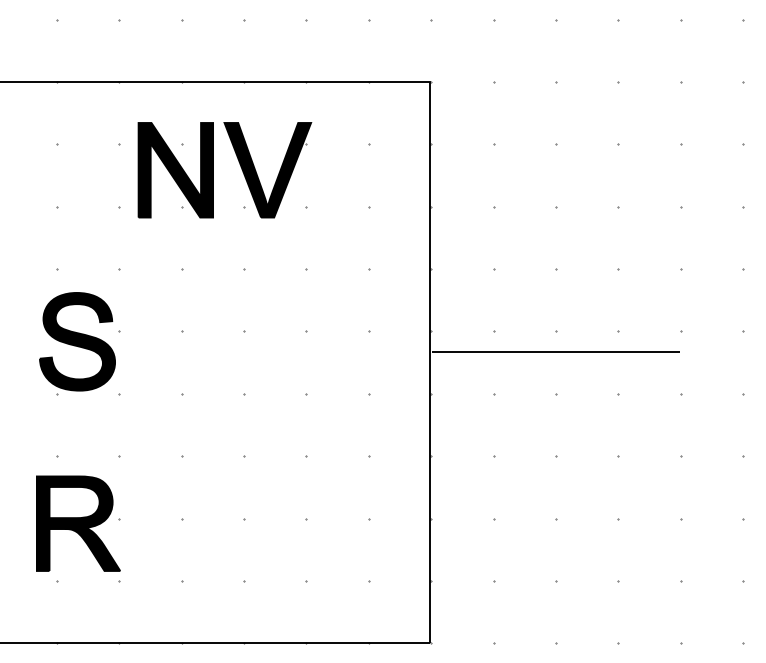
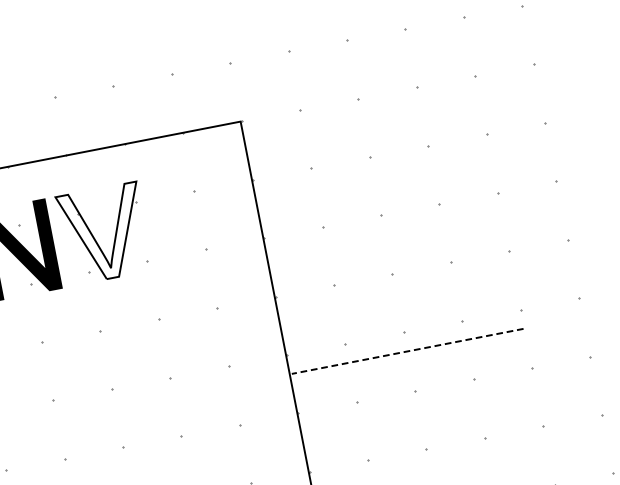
fill: (267, 170) -> (104, 233), removed
line: (556, 351) -> (407, 350), solid -> dashed

